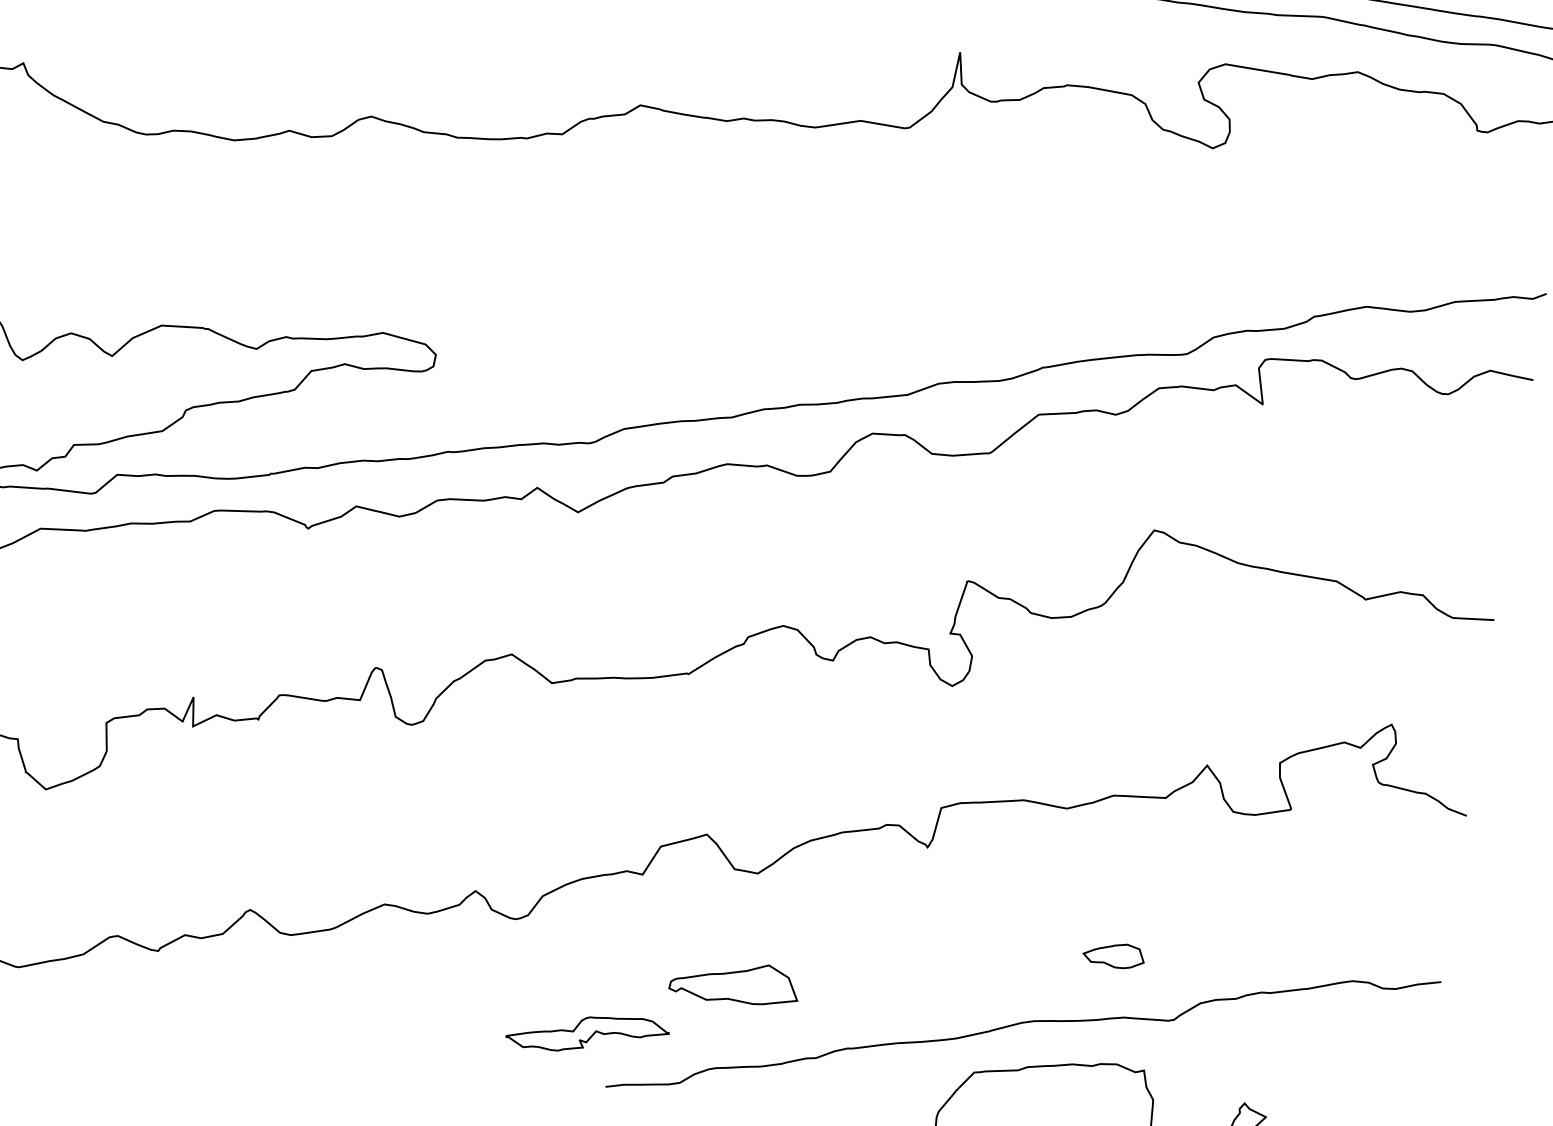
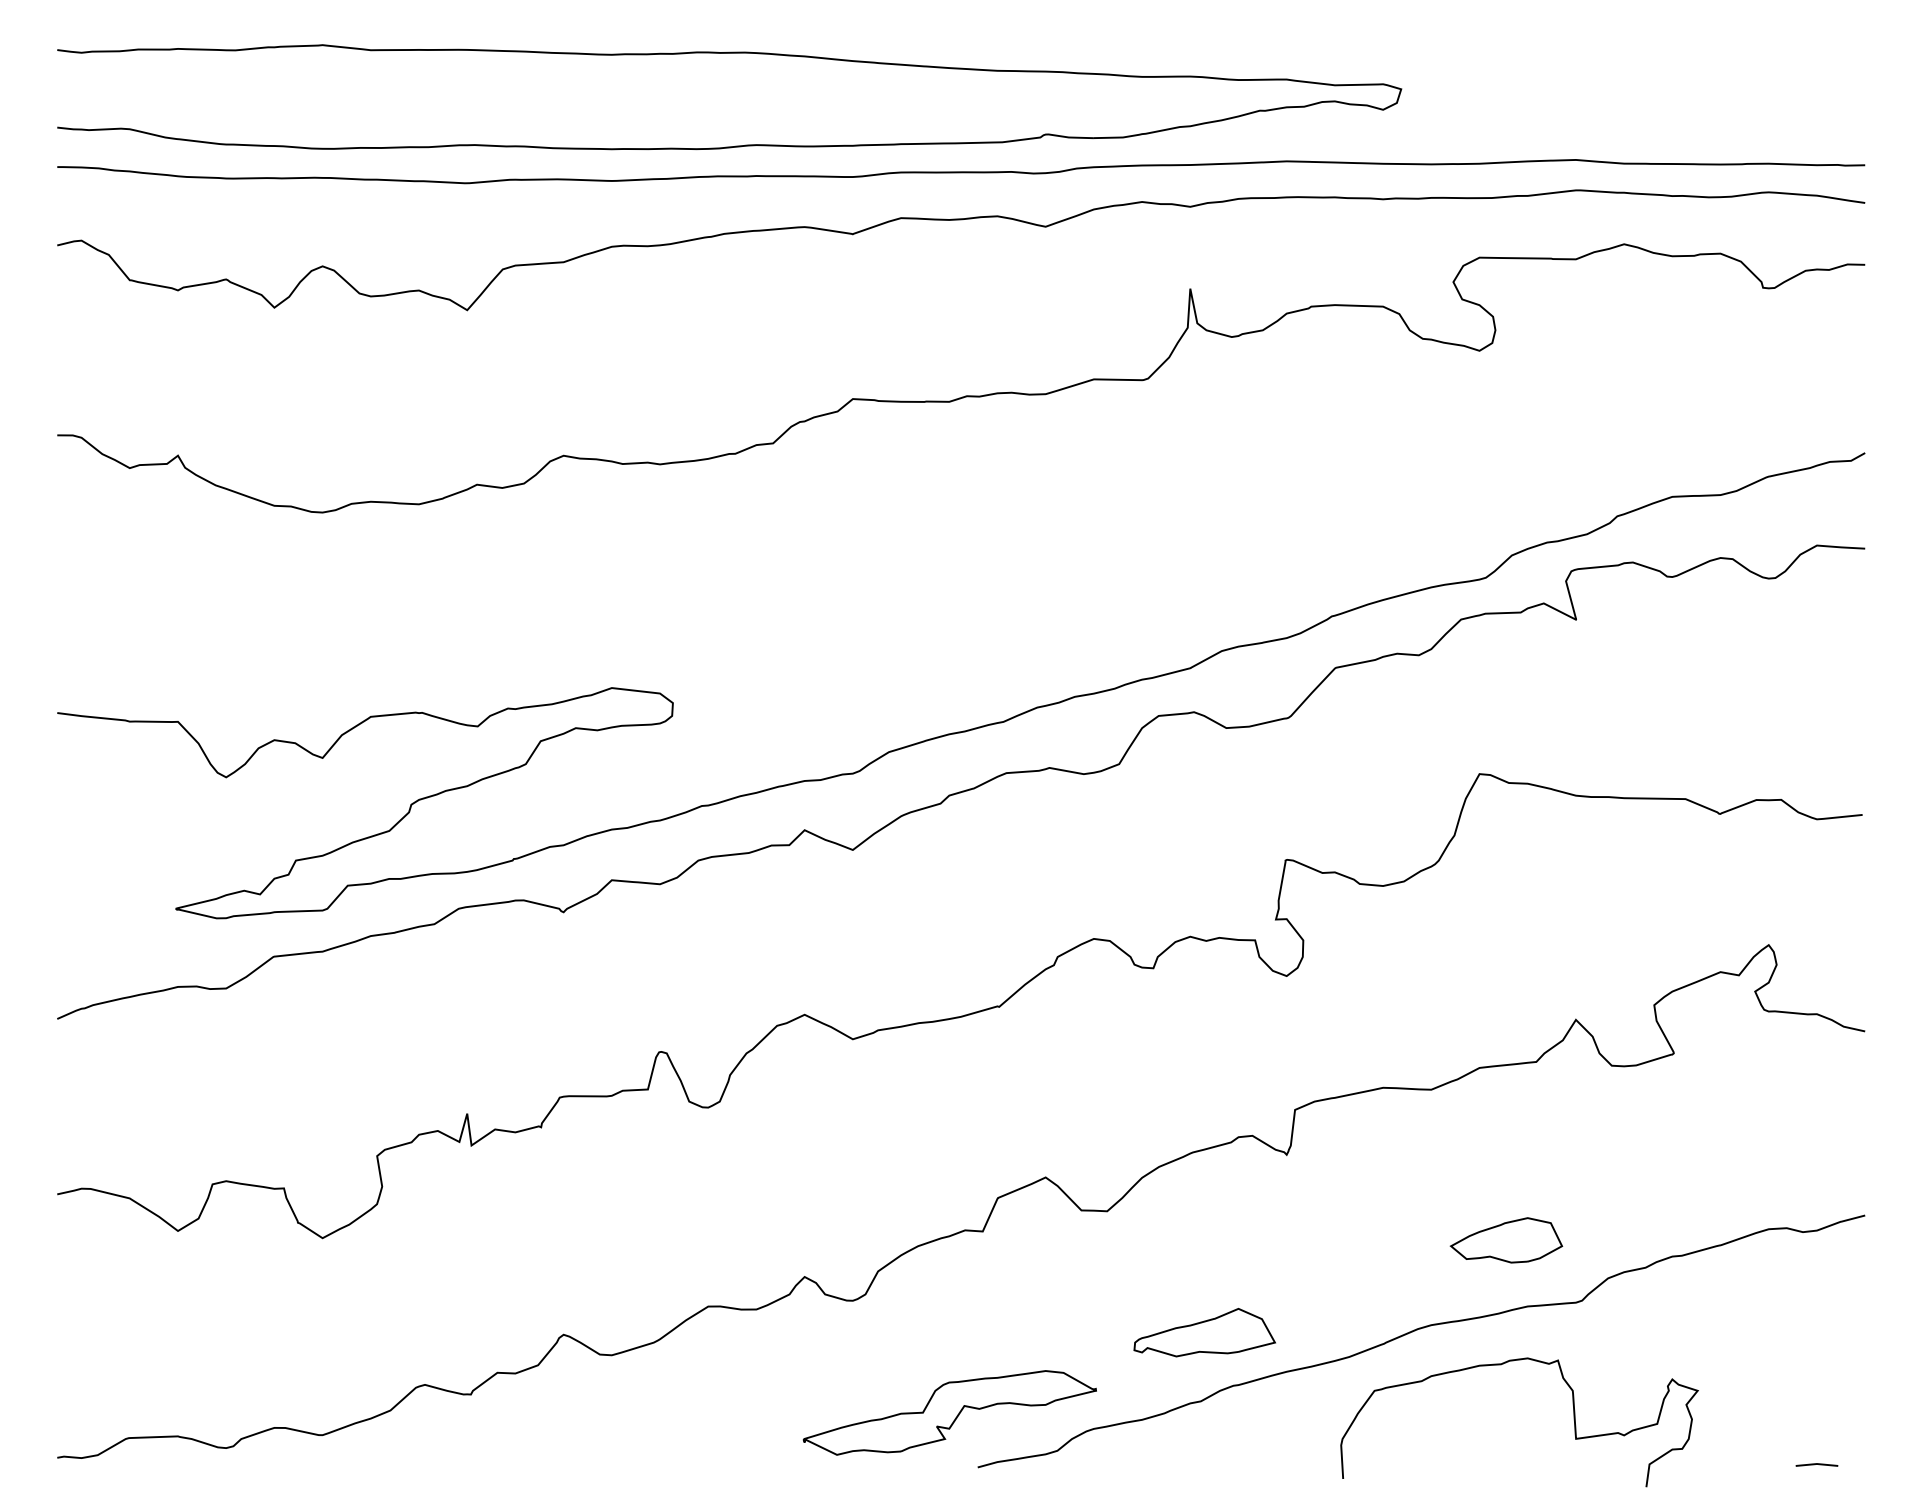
part: (1114, 955) -> (1506, 1240), size x1.67
part: (734, 982) -> (1204, 1332), moved
part: (587, 1033) -> (949, 1412), size x1.67

